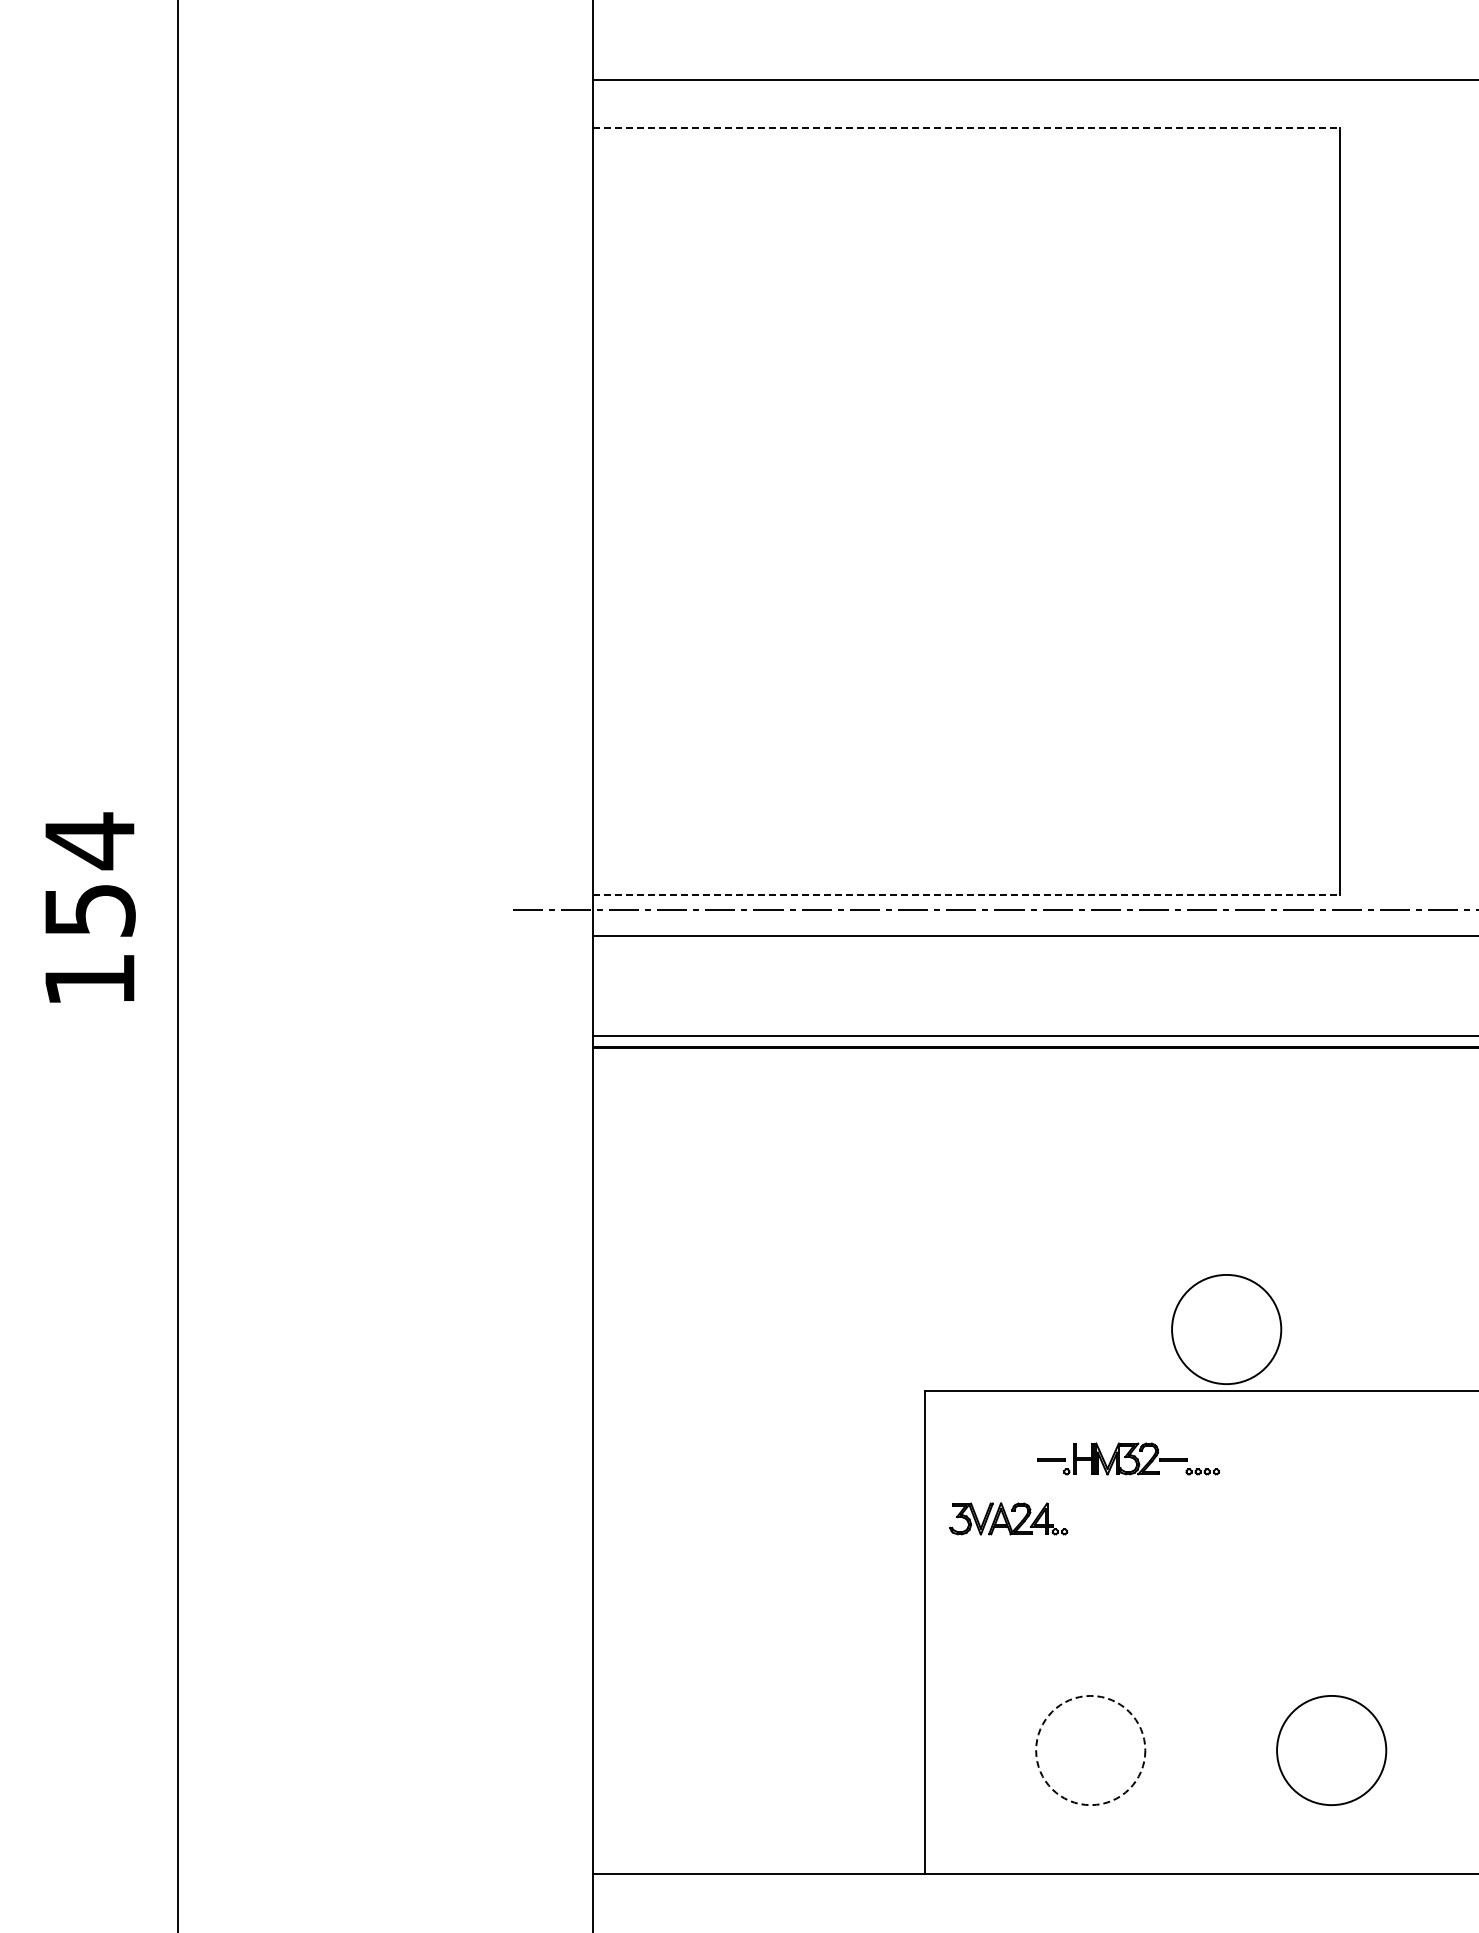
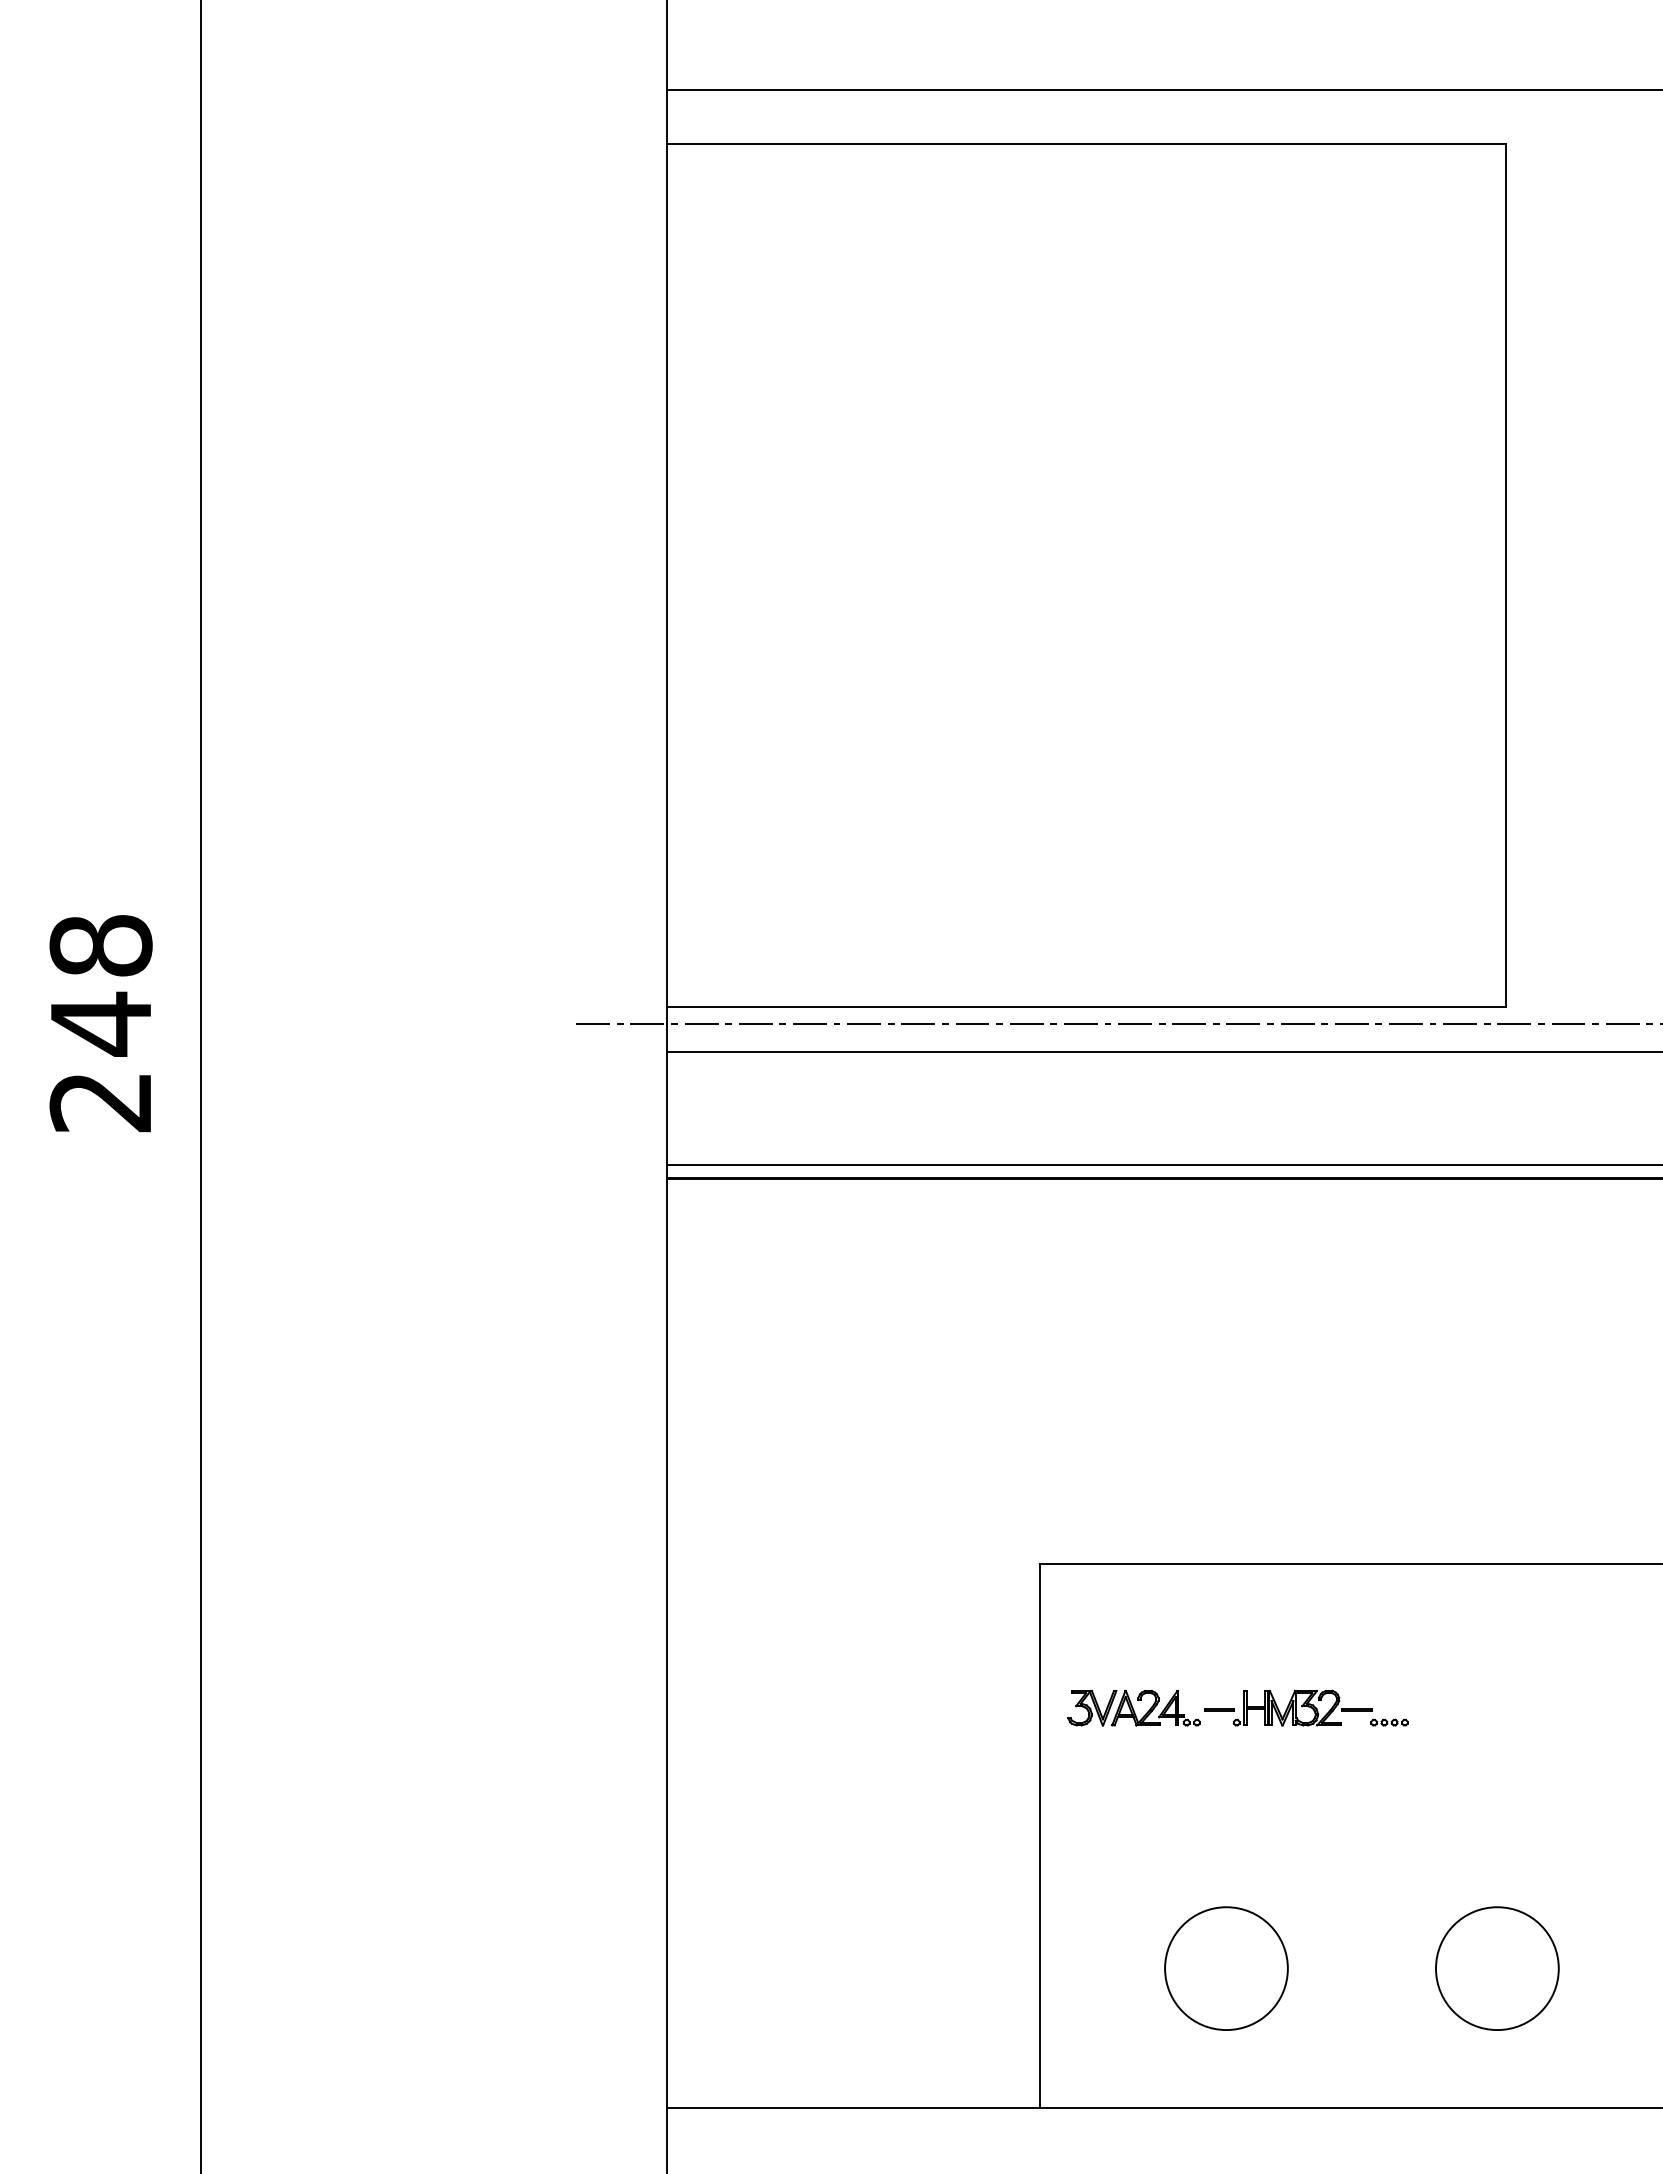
line: (966, 127) -> (1086, 143), dashed -> solid
line: (966, 894) -> (1086, 1006), dashed -> solid
text: (89, 909) -> (100, 1022), 154 -> 248
circle: (1226, 1329) -> (1379, 1495), removed
part: (1128, 1458) -> (1306, 1707), moved
circle: (1090, 1750) -> (1226, 1968), dashed -> solid

